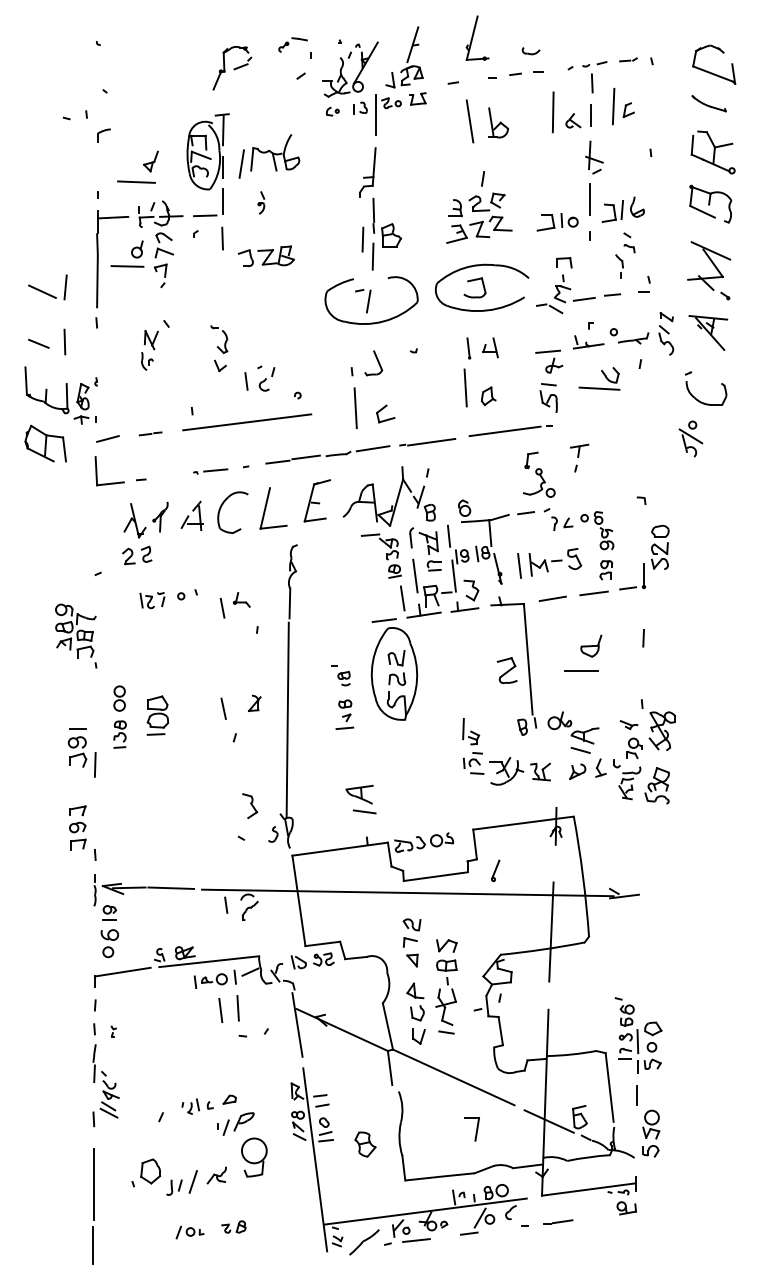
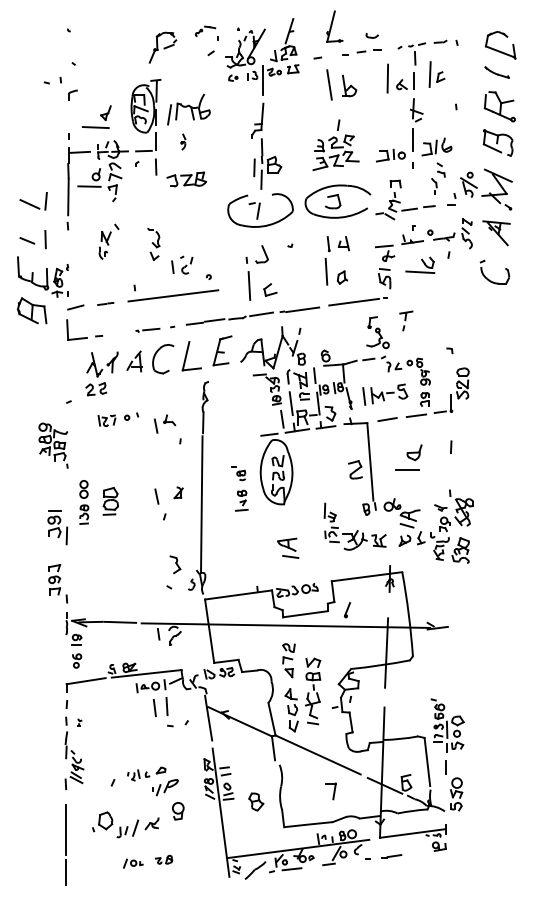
part: (690, 438) -> (468, 184), moved
part: (360, 799) -> (287, 548), moved
part: (109, 942) -> (76, 660), size x0.71
part: (253, 1157) -> (177, 811), size x0.62

